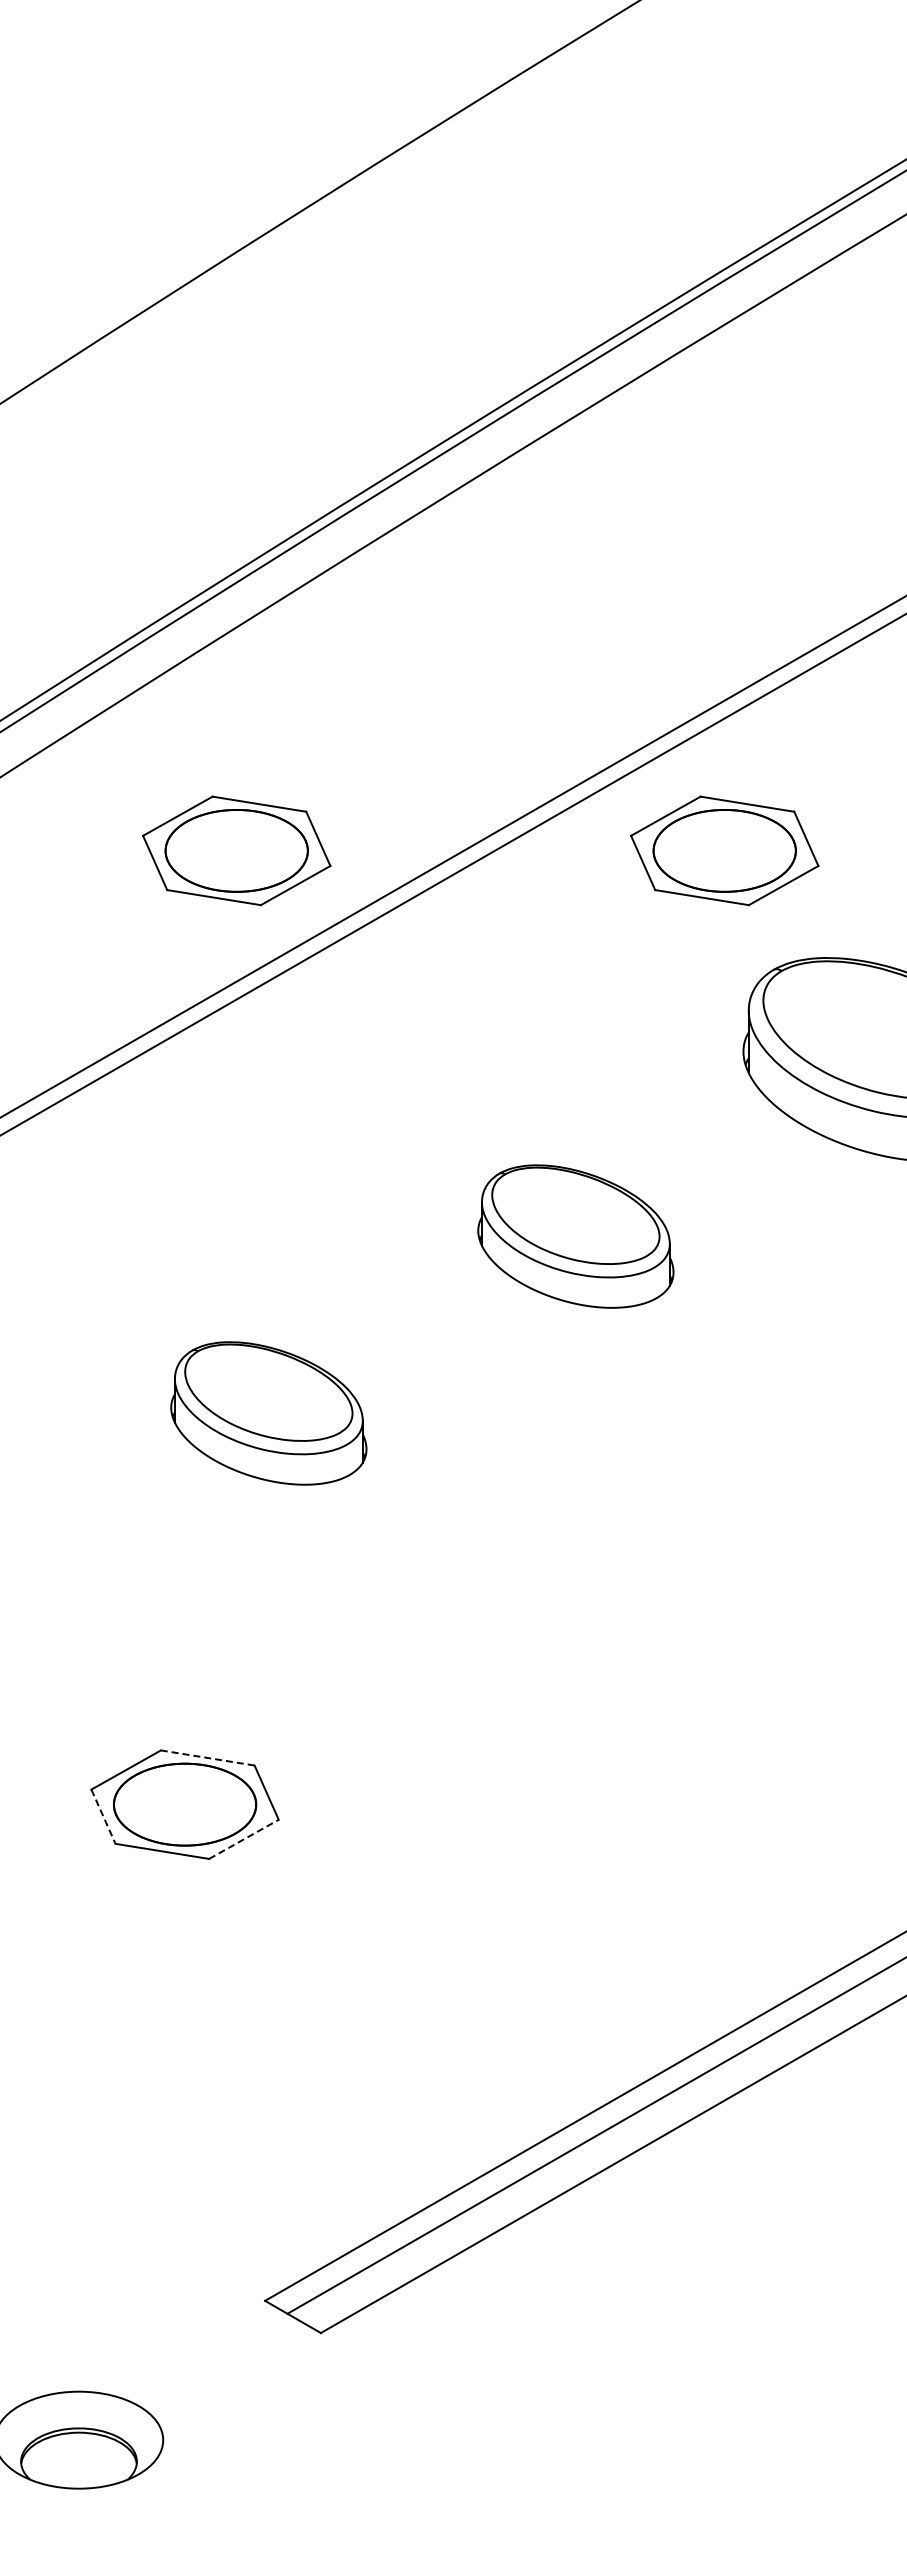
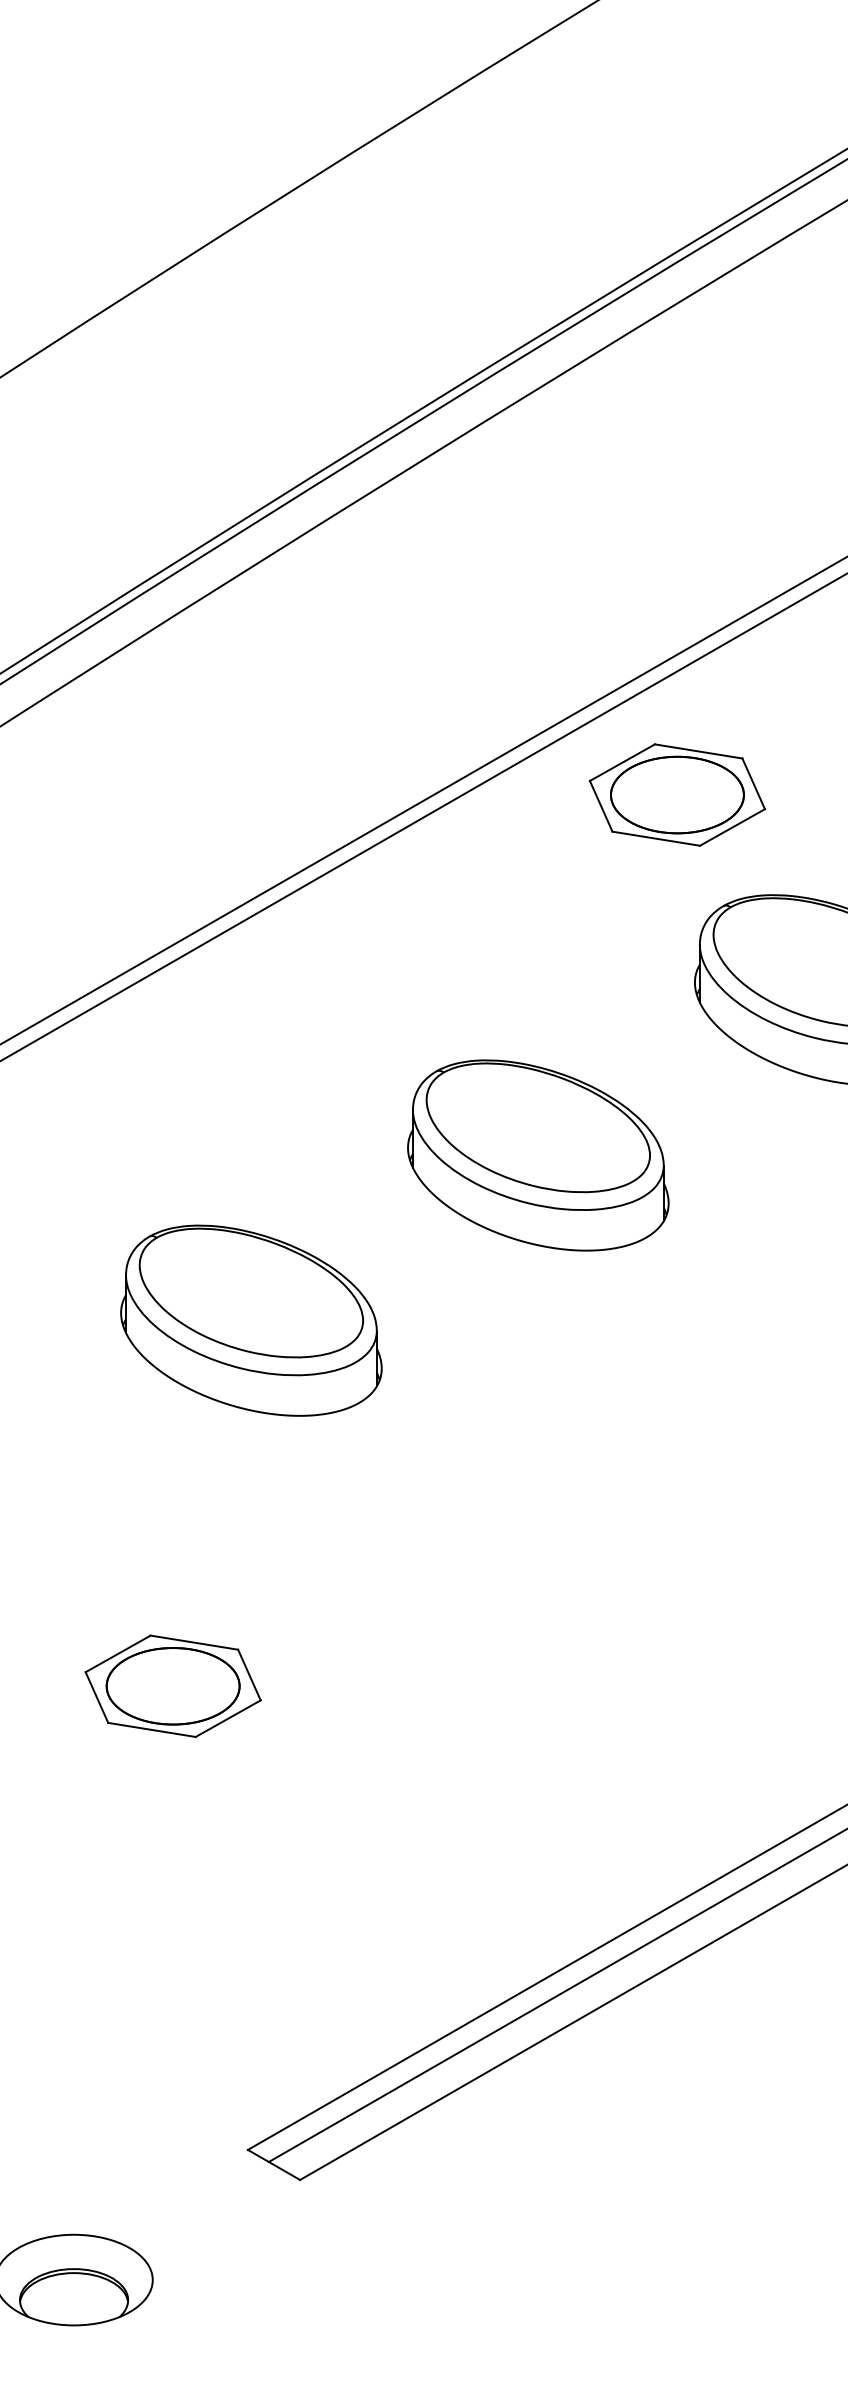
part: (236, 850) -> (221, 794), removed
part: (575, 1236) -> (537, 1155), size x1.43
part: (268, 1413) -> (251, 1320), size x1.43
line: (207, 1757) -> (194, 1642), dashed -> solid
line: (103, 1816) -> (96, 1697), dashed -> solid
line: (243, 1839) -> (227, 1718), dashed -> solid

